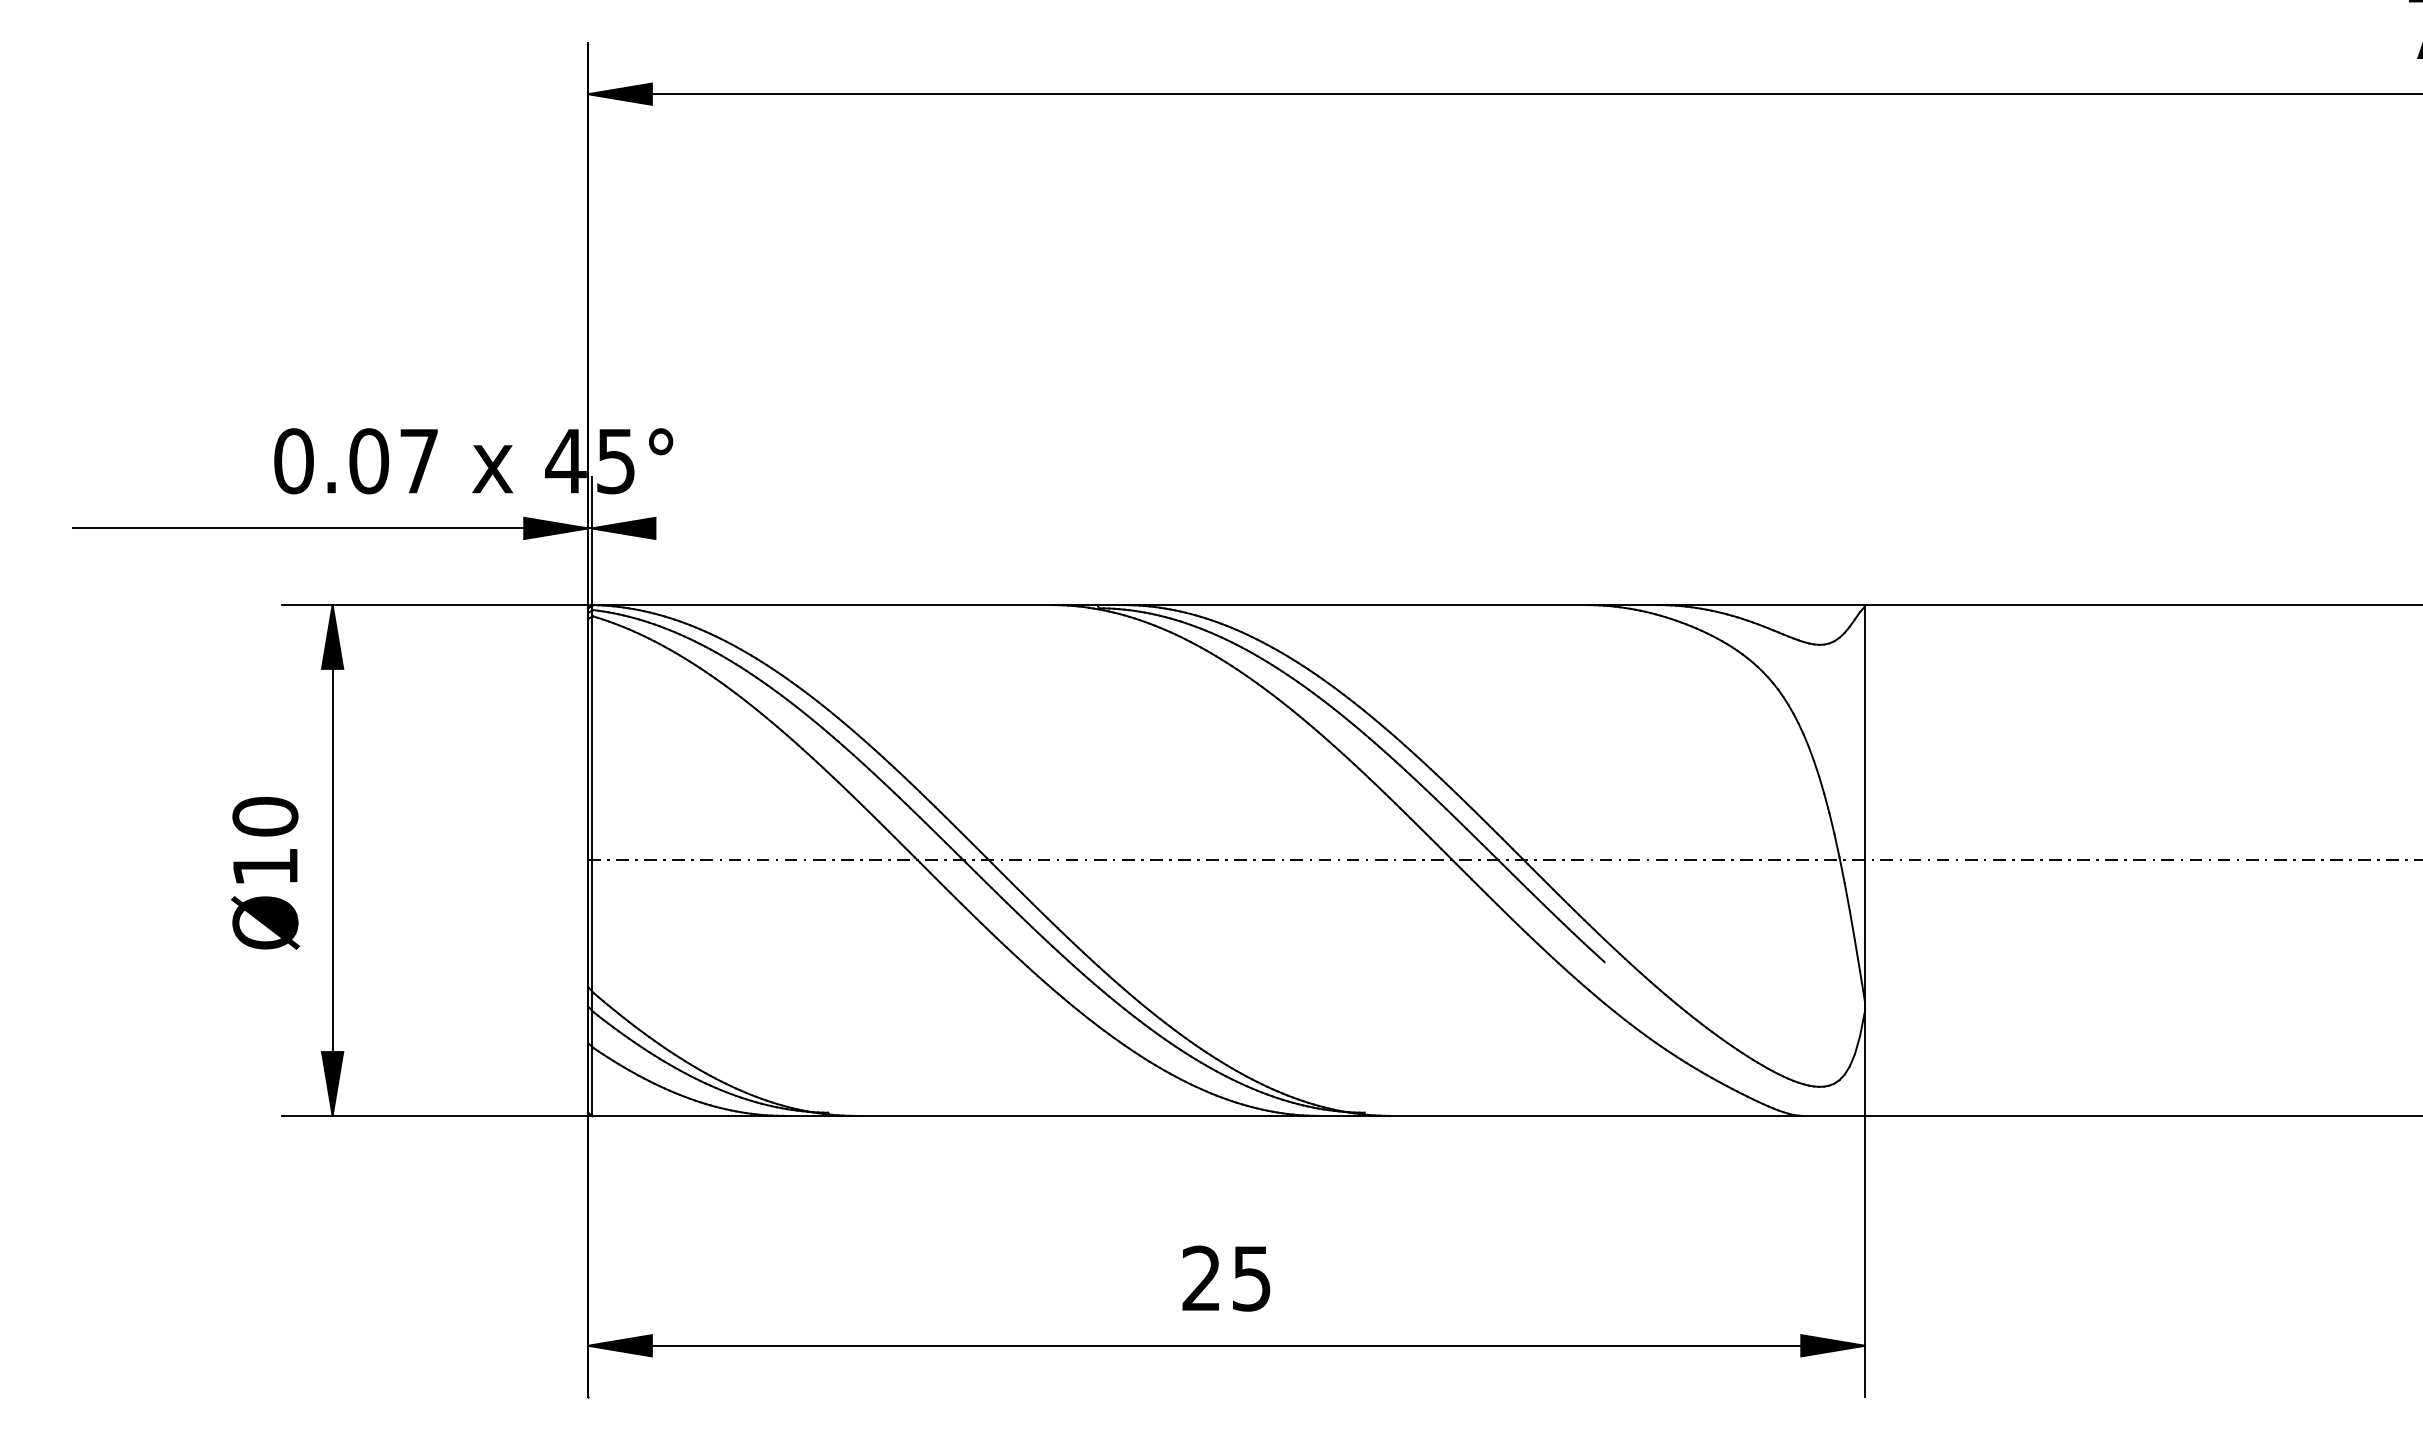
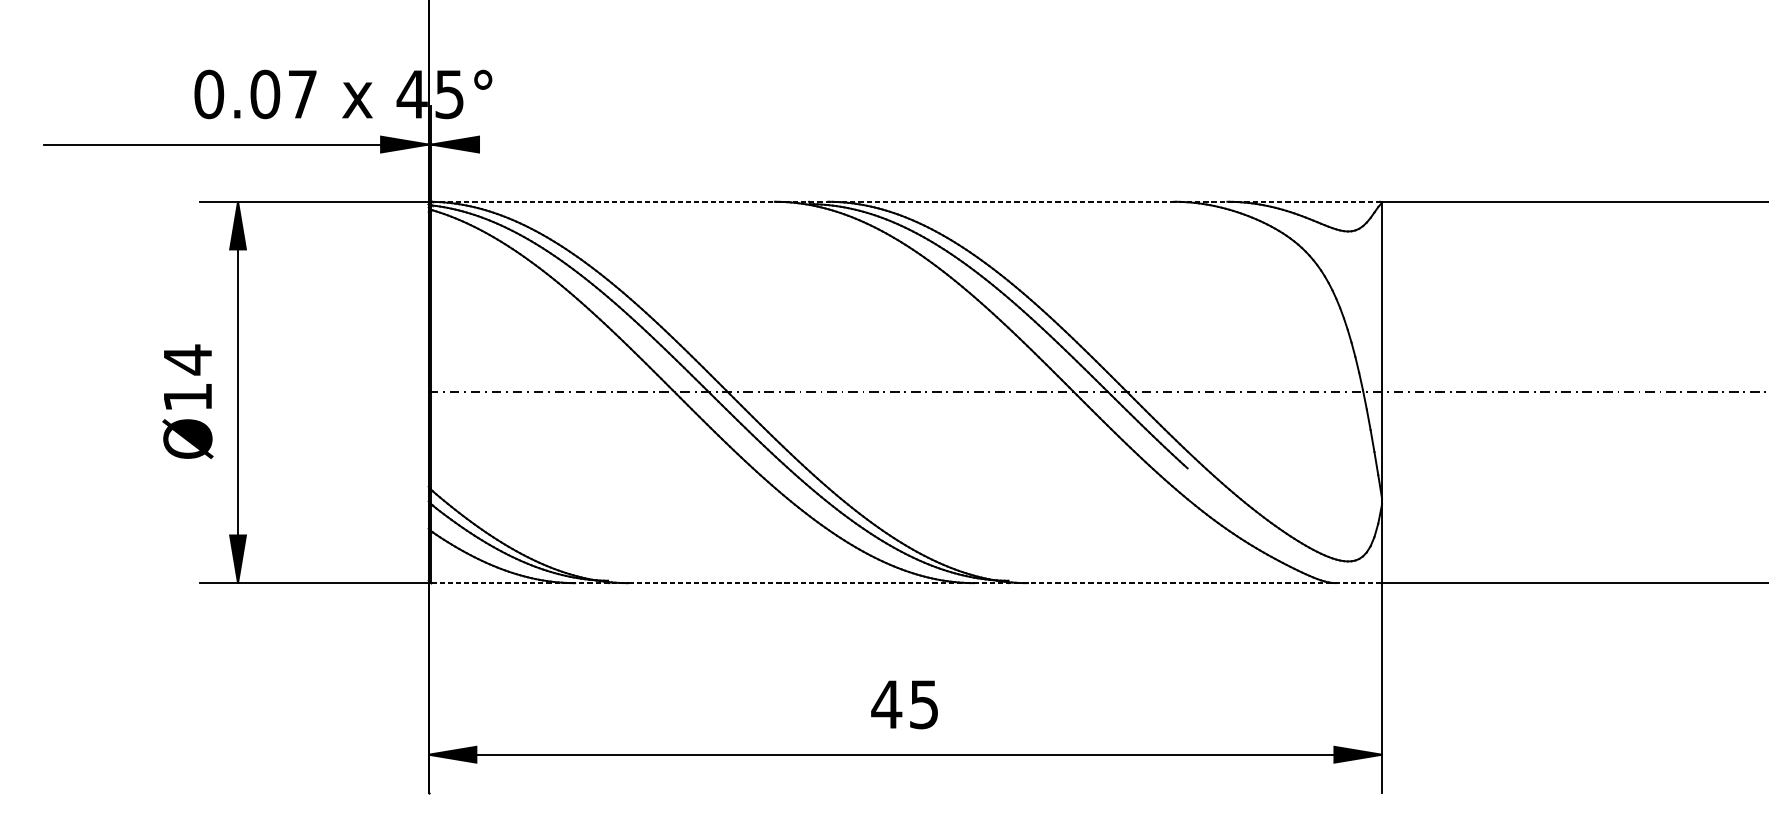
line: (1228, 605) -> (906, 202), solid -> dashed
text: (265, 816) -> (187, 359), Ø10 -> Ø14
line: (1228, 1115) -> (906, 582), solid -> dashed
text: (1201, 1277) -> (886, 703), 25 -> 45

